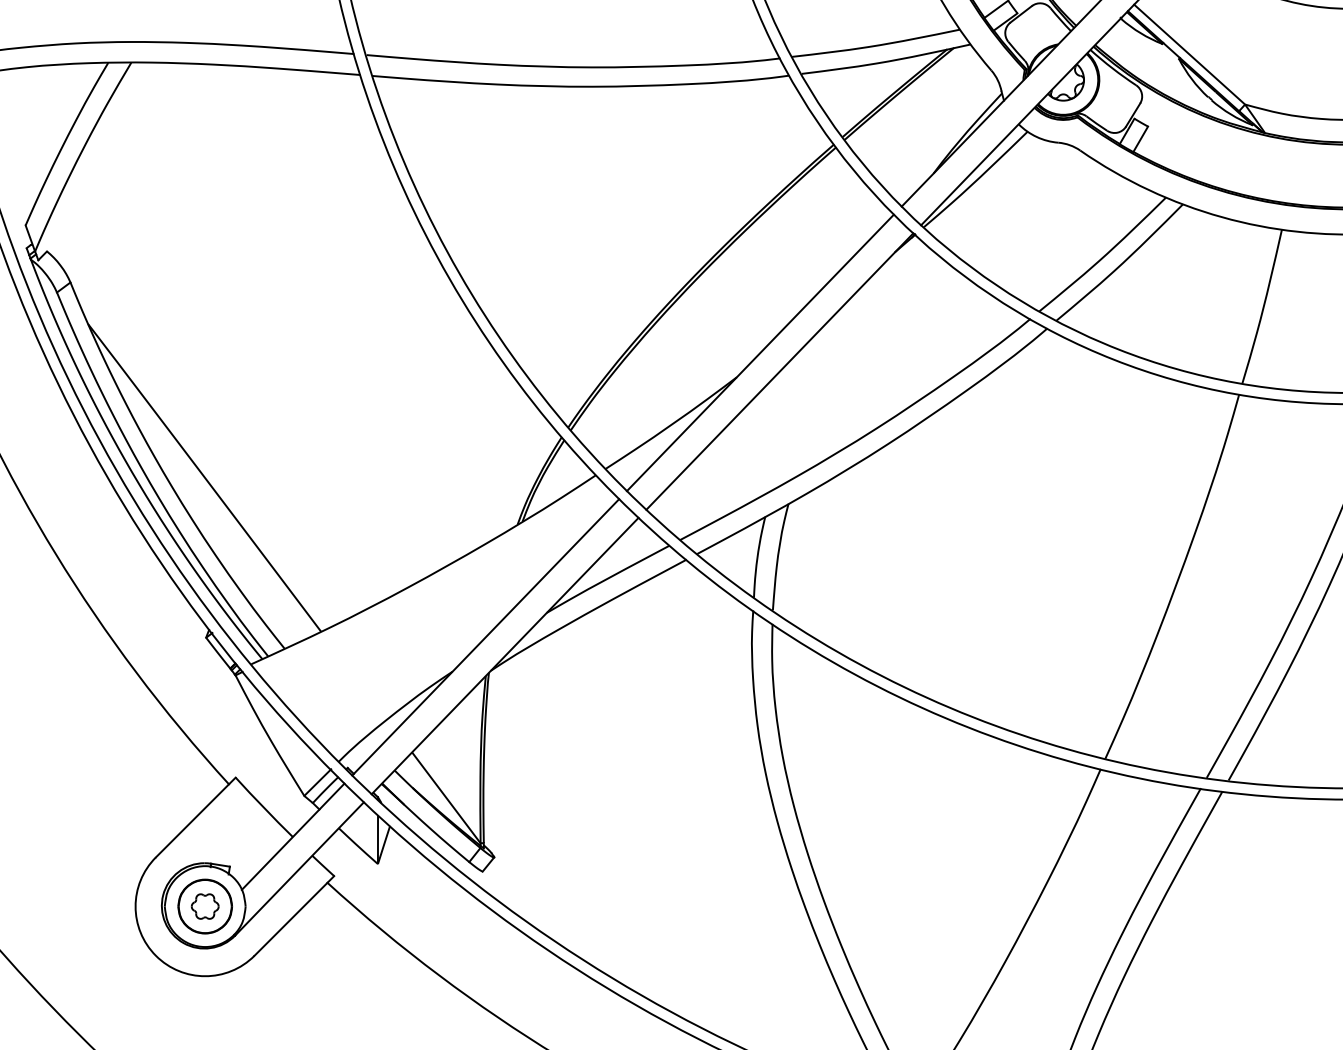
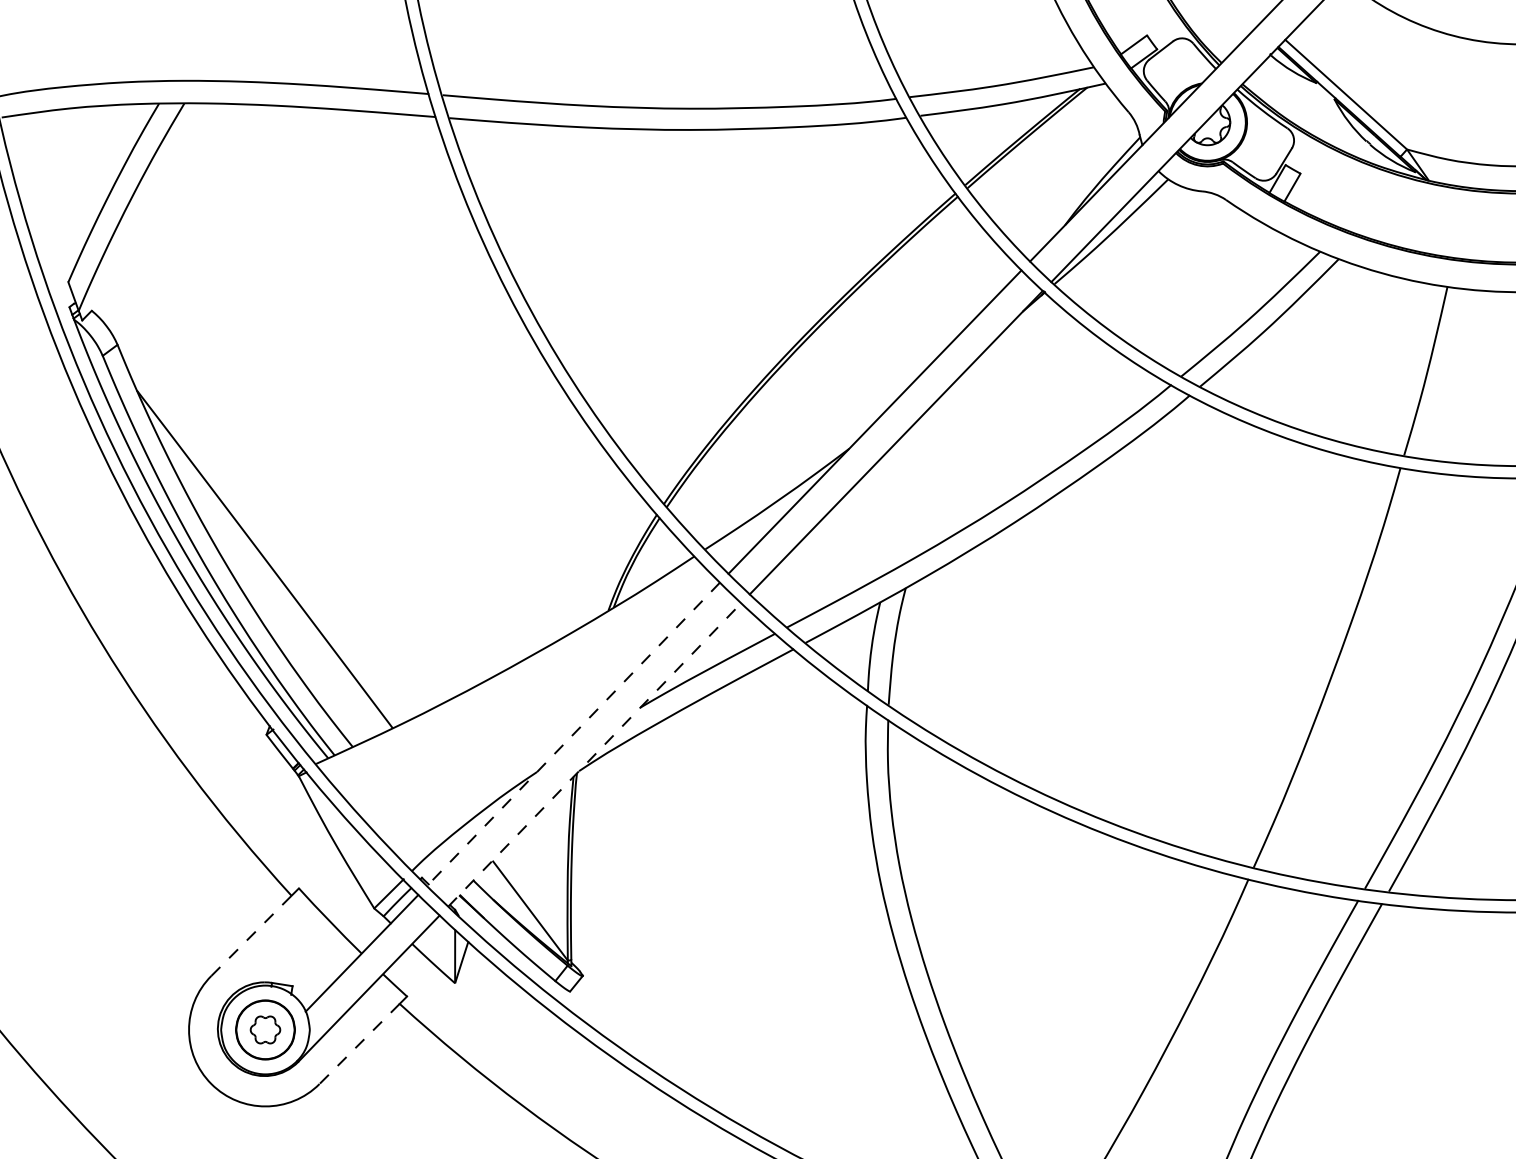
line: (485, 637) -> (573, 734), solid -> dashed
line: (504, 655) -> (594, 754), solid -> dashed
line: (192, 820) -> (251, 935), solid -> dashed
line: (290, 918) -> (359, 1043), solid -> dashed

